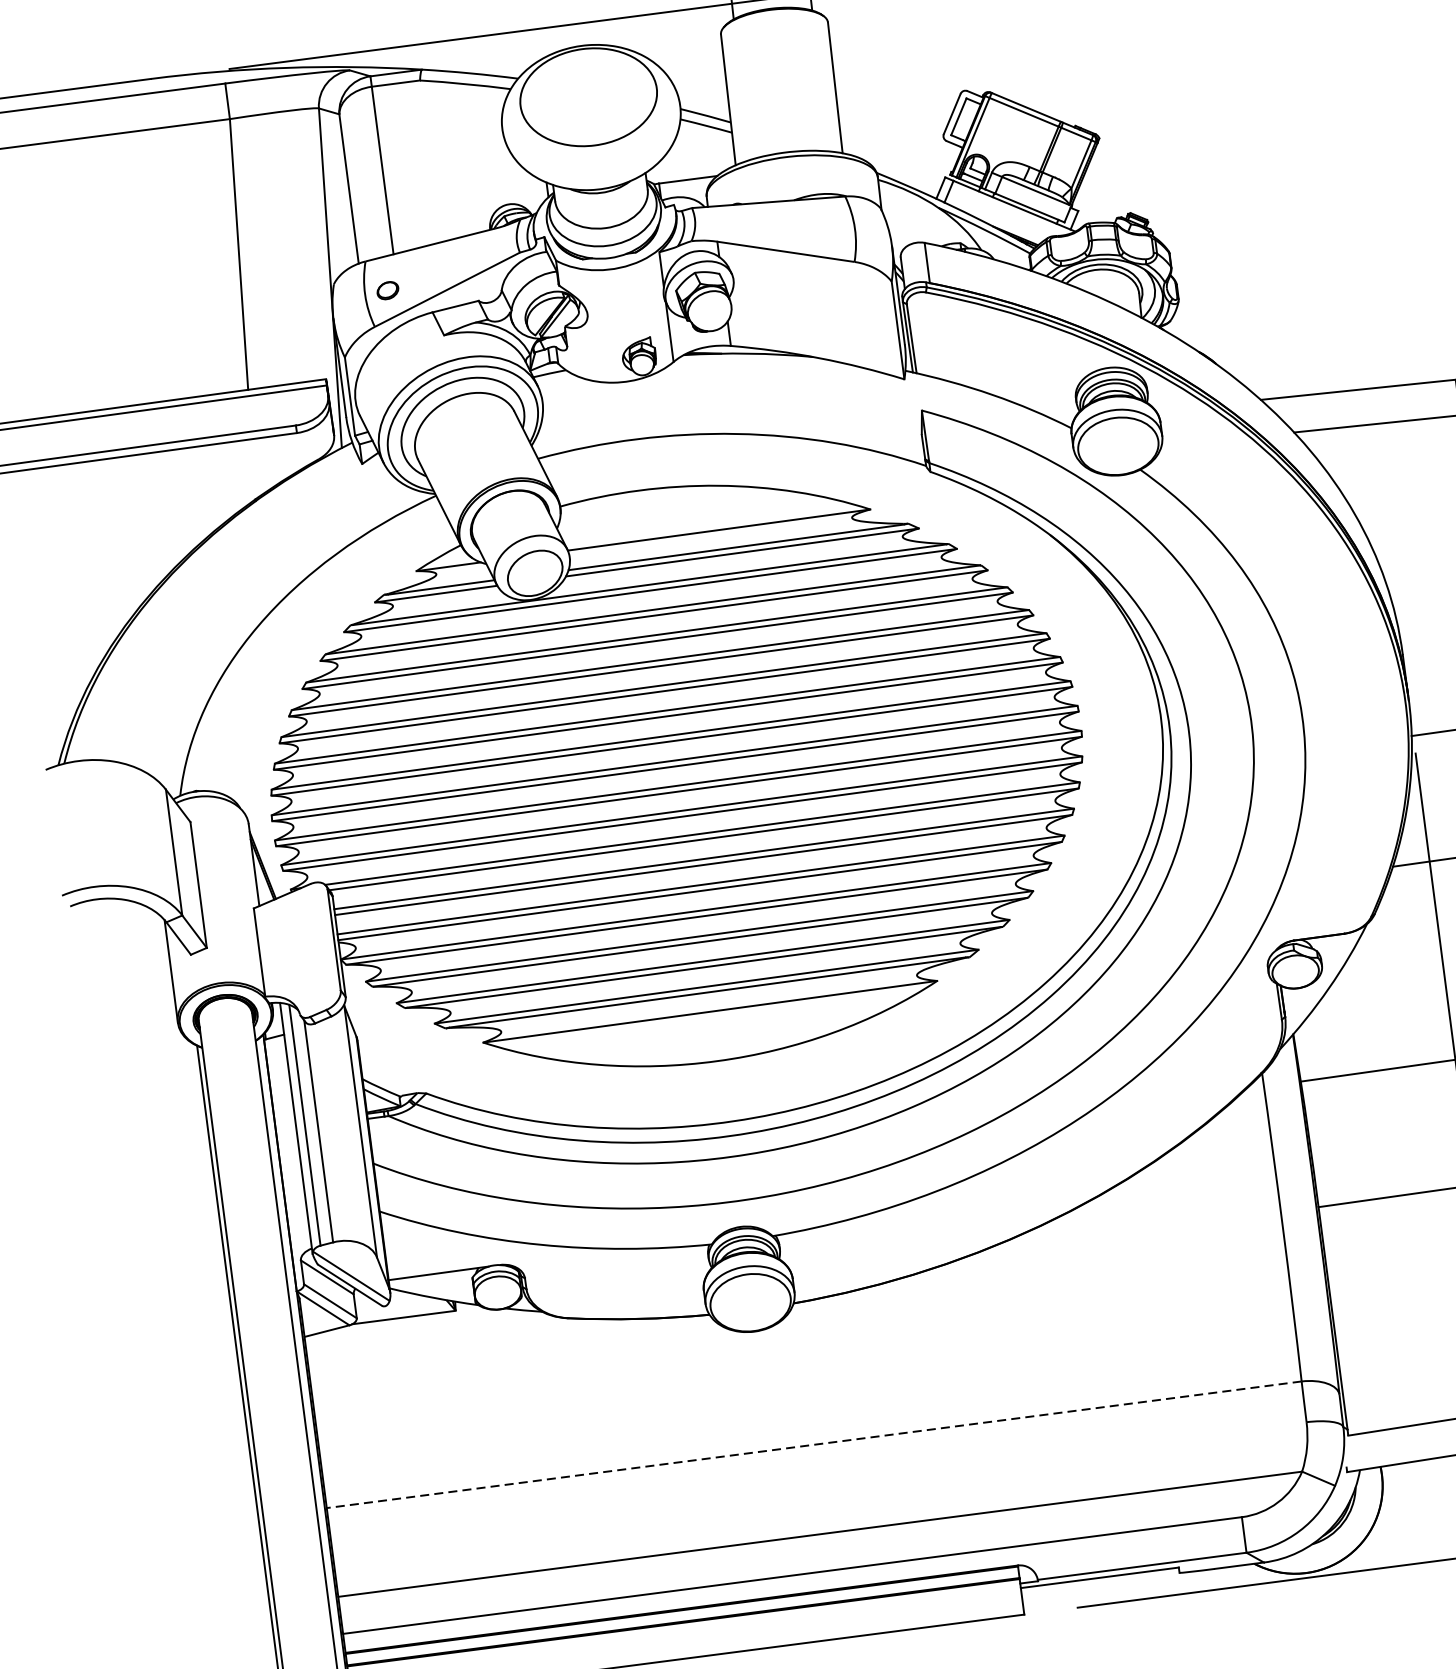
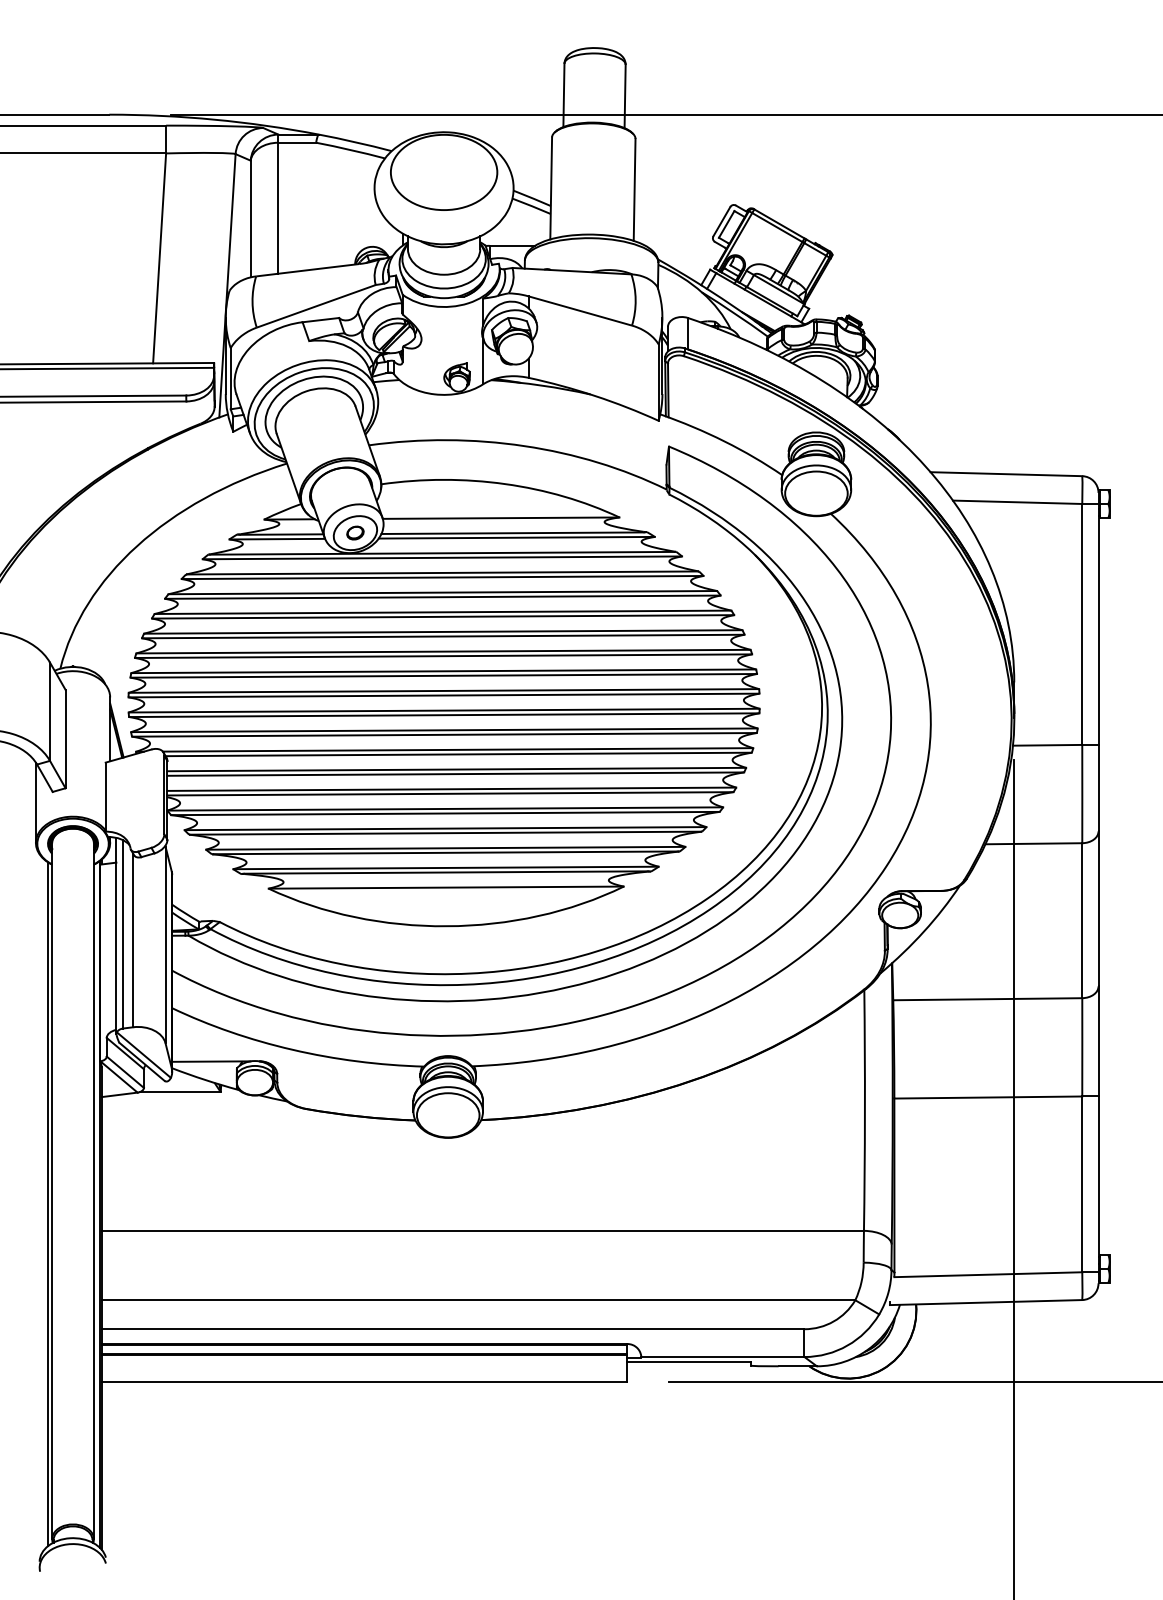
part: (387, 289) -> (355, 532), moved
line: (813, 1444) -> (482, 1230), dashed -> solid

